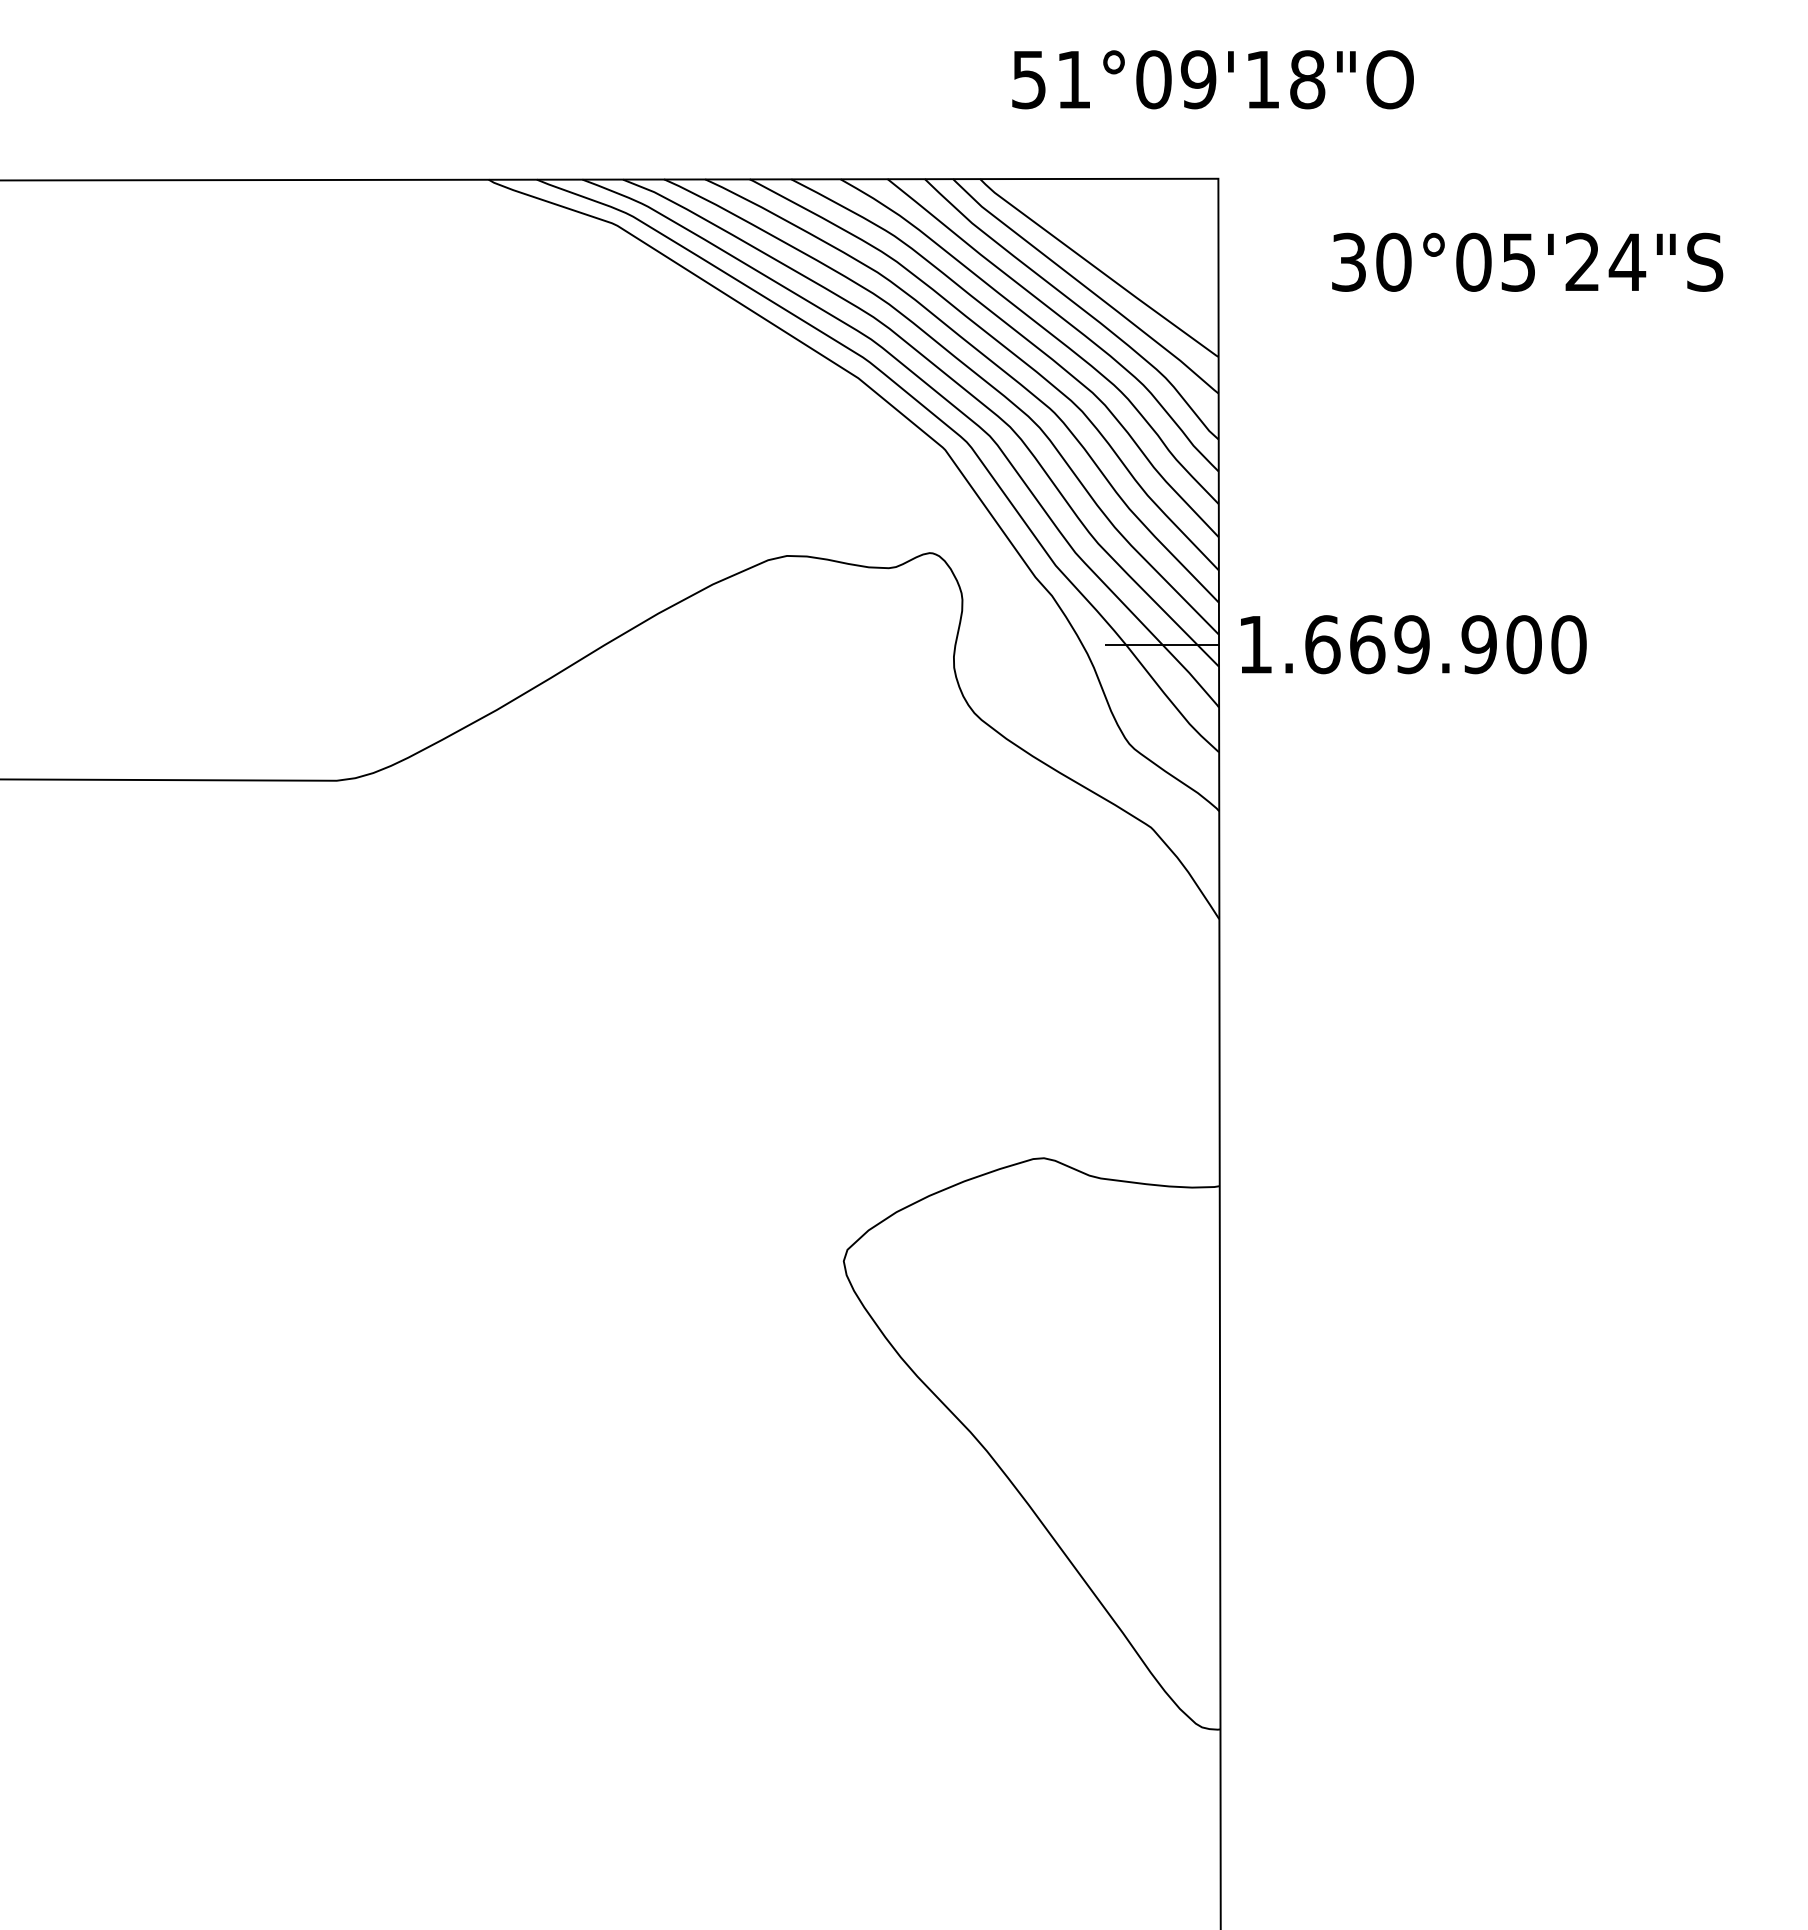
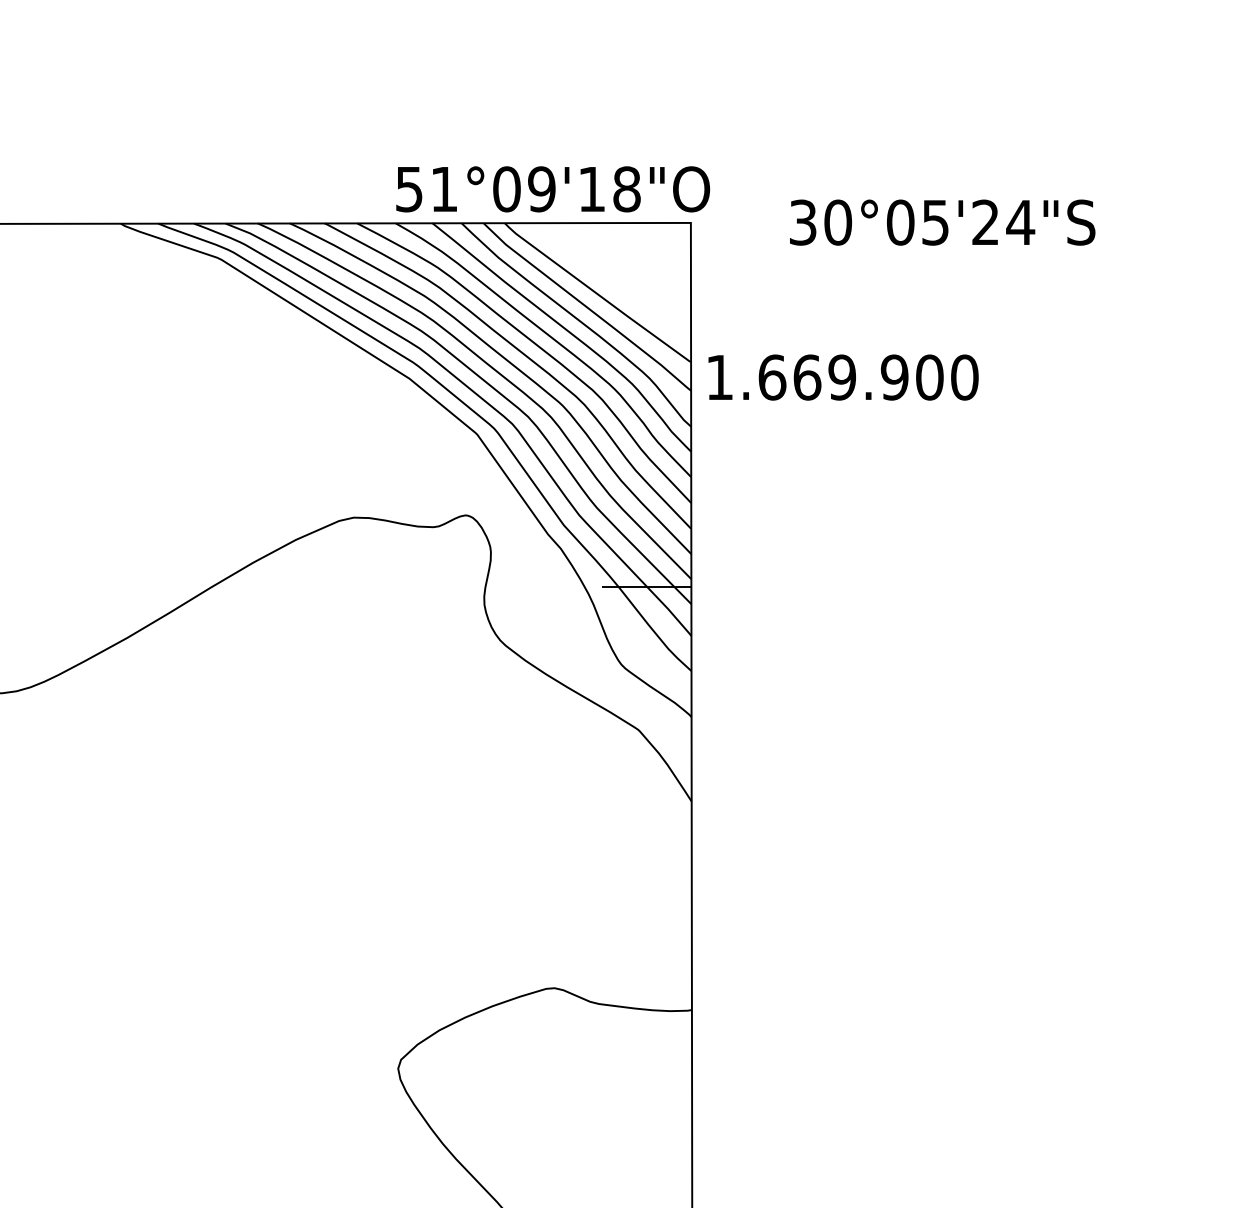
text: (1212, 79) -> (552, 189), moved
text: (1527, 261) -> (942, 221), moved
text: (1413, 644) -> (843, 377), moved

